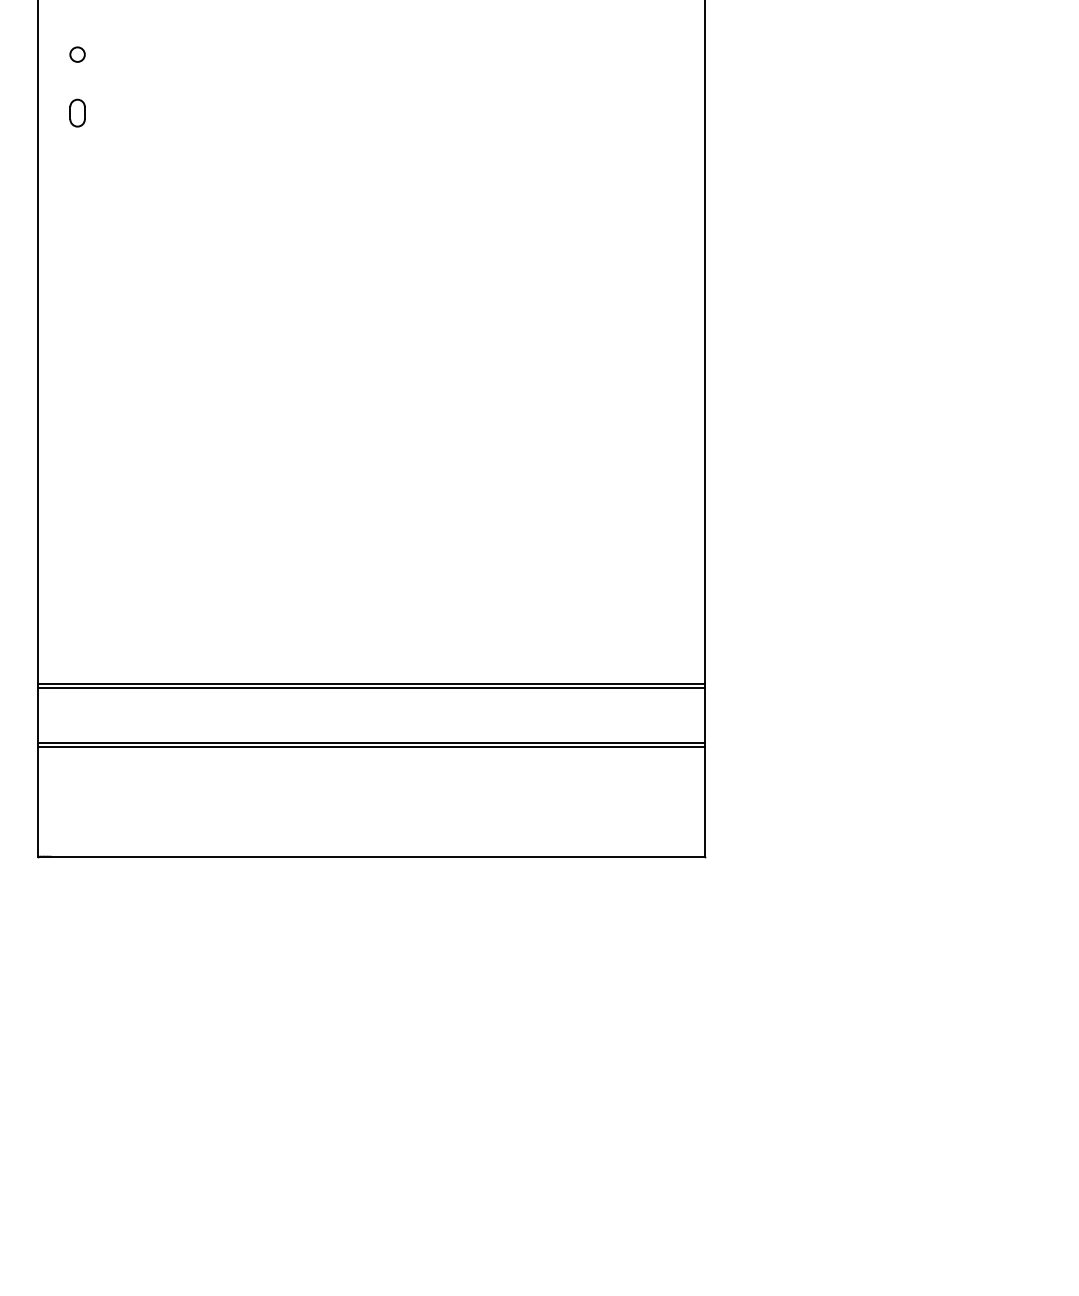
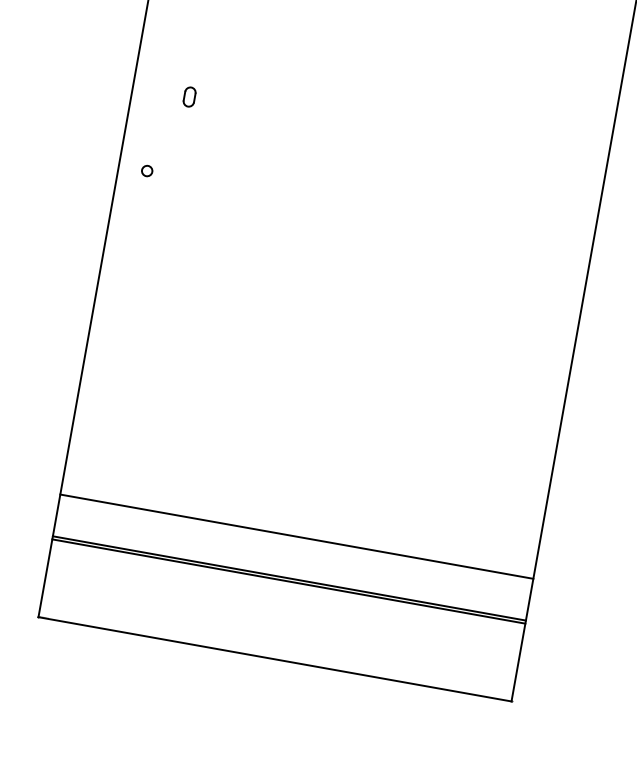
circle: (77, 54) -> (147, 170), moved
part: (77, 112) -> (189, 96), moved
line: (370, 688) -> (295, 539), removed

